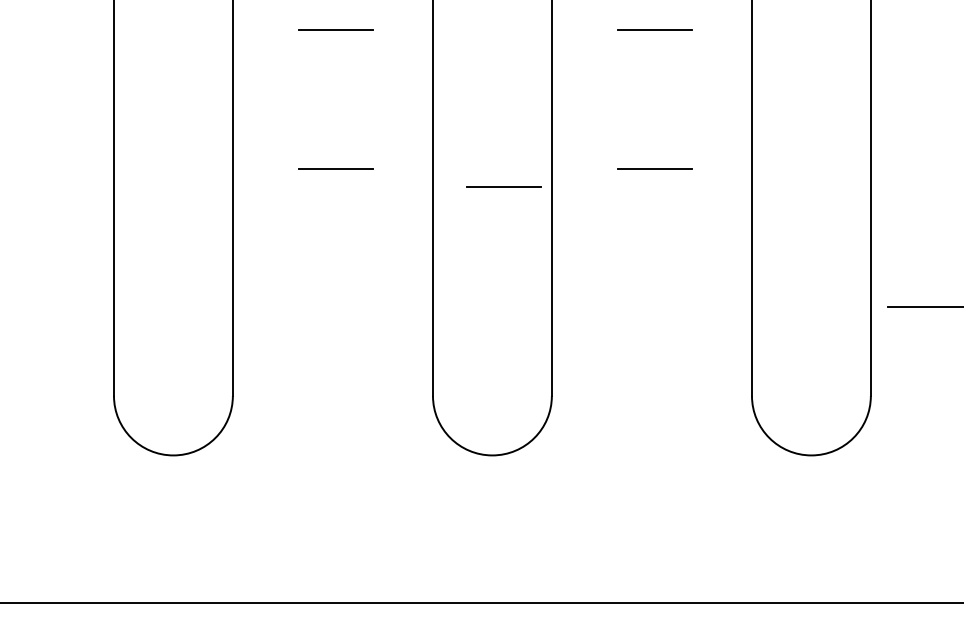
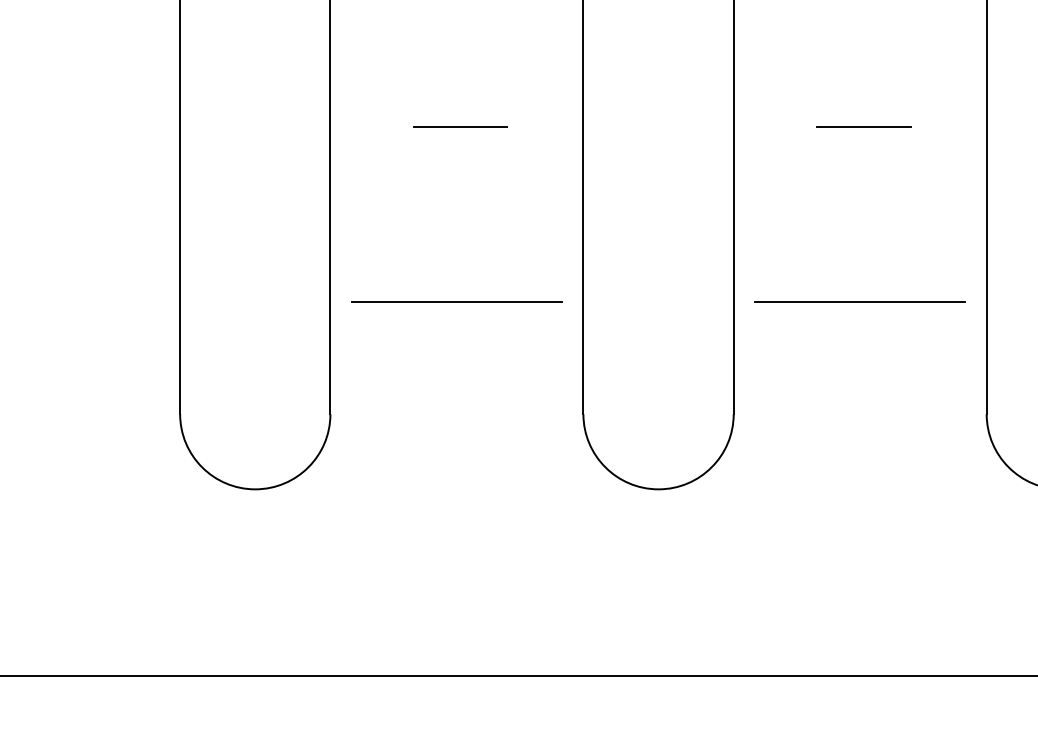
line: (503, 186) -> (672, 149), removed
line: (332, 307) -> (456, 302), added
line: (651, 307) -> (859, 302), added

